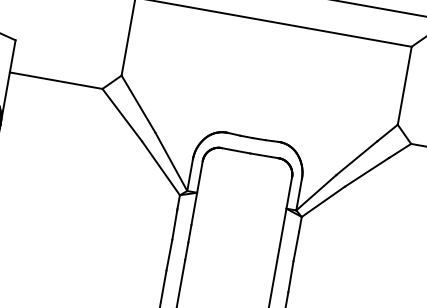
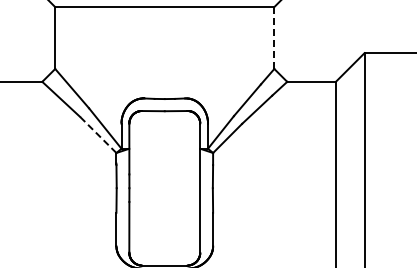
line: (404, 86) -> (274, 38), solid -> dashed
line: (161, 167) -> (98, 134), solid -> dashed

